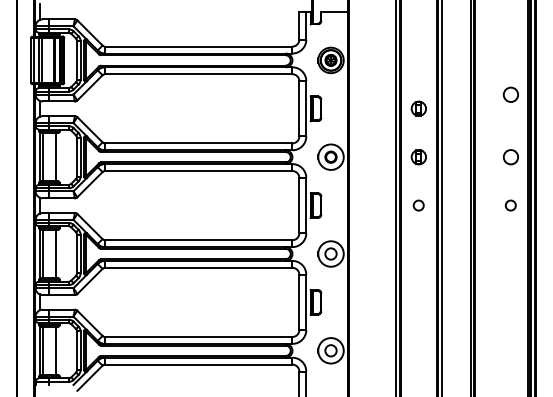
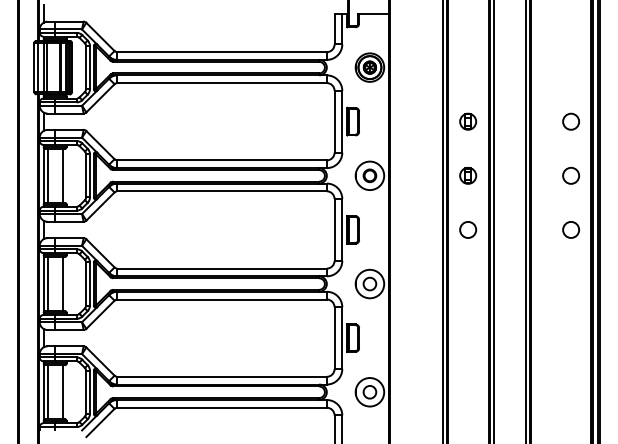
circle: (510, 94) -> (570, 121), moved
circle: (418, 205) -> (467, 229), size x1.43
circle: (510, 205) -> (570, 229), size x1.43

